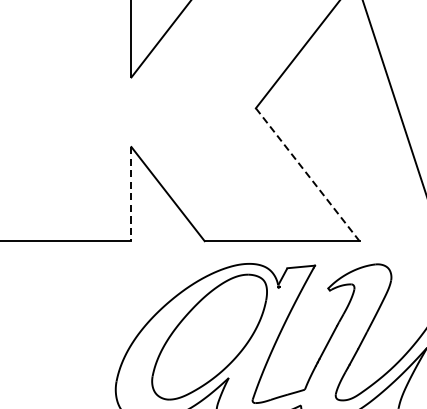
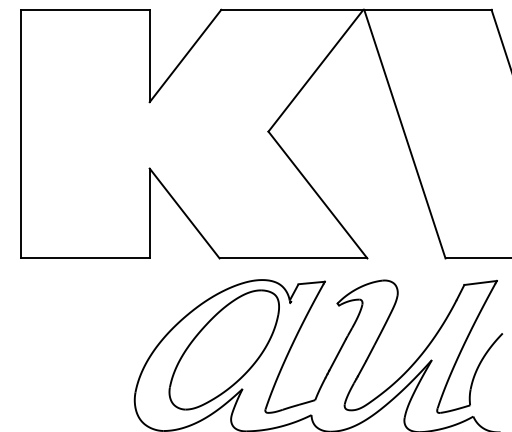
line: (308, 175) -> (318, 195), dashed -> solid
line: (131, 194) -> (149, 213), dashed -> solid

